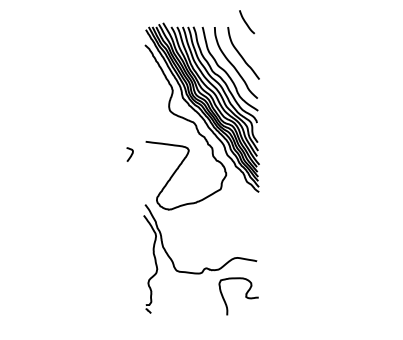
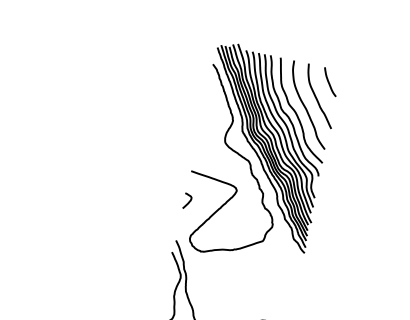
curve: (246, 22) -> (329, 82), moved
curve: (130, 154) -> (188, 201), moved

